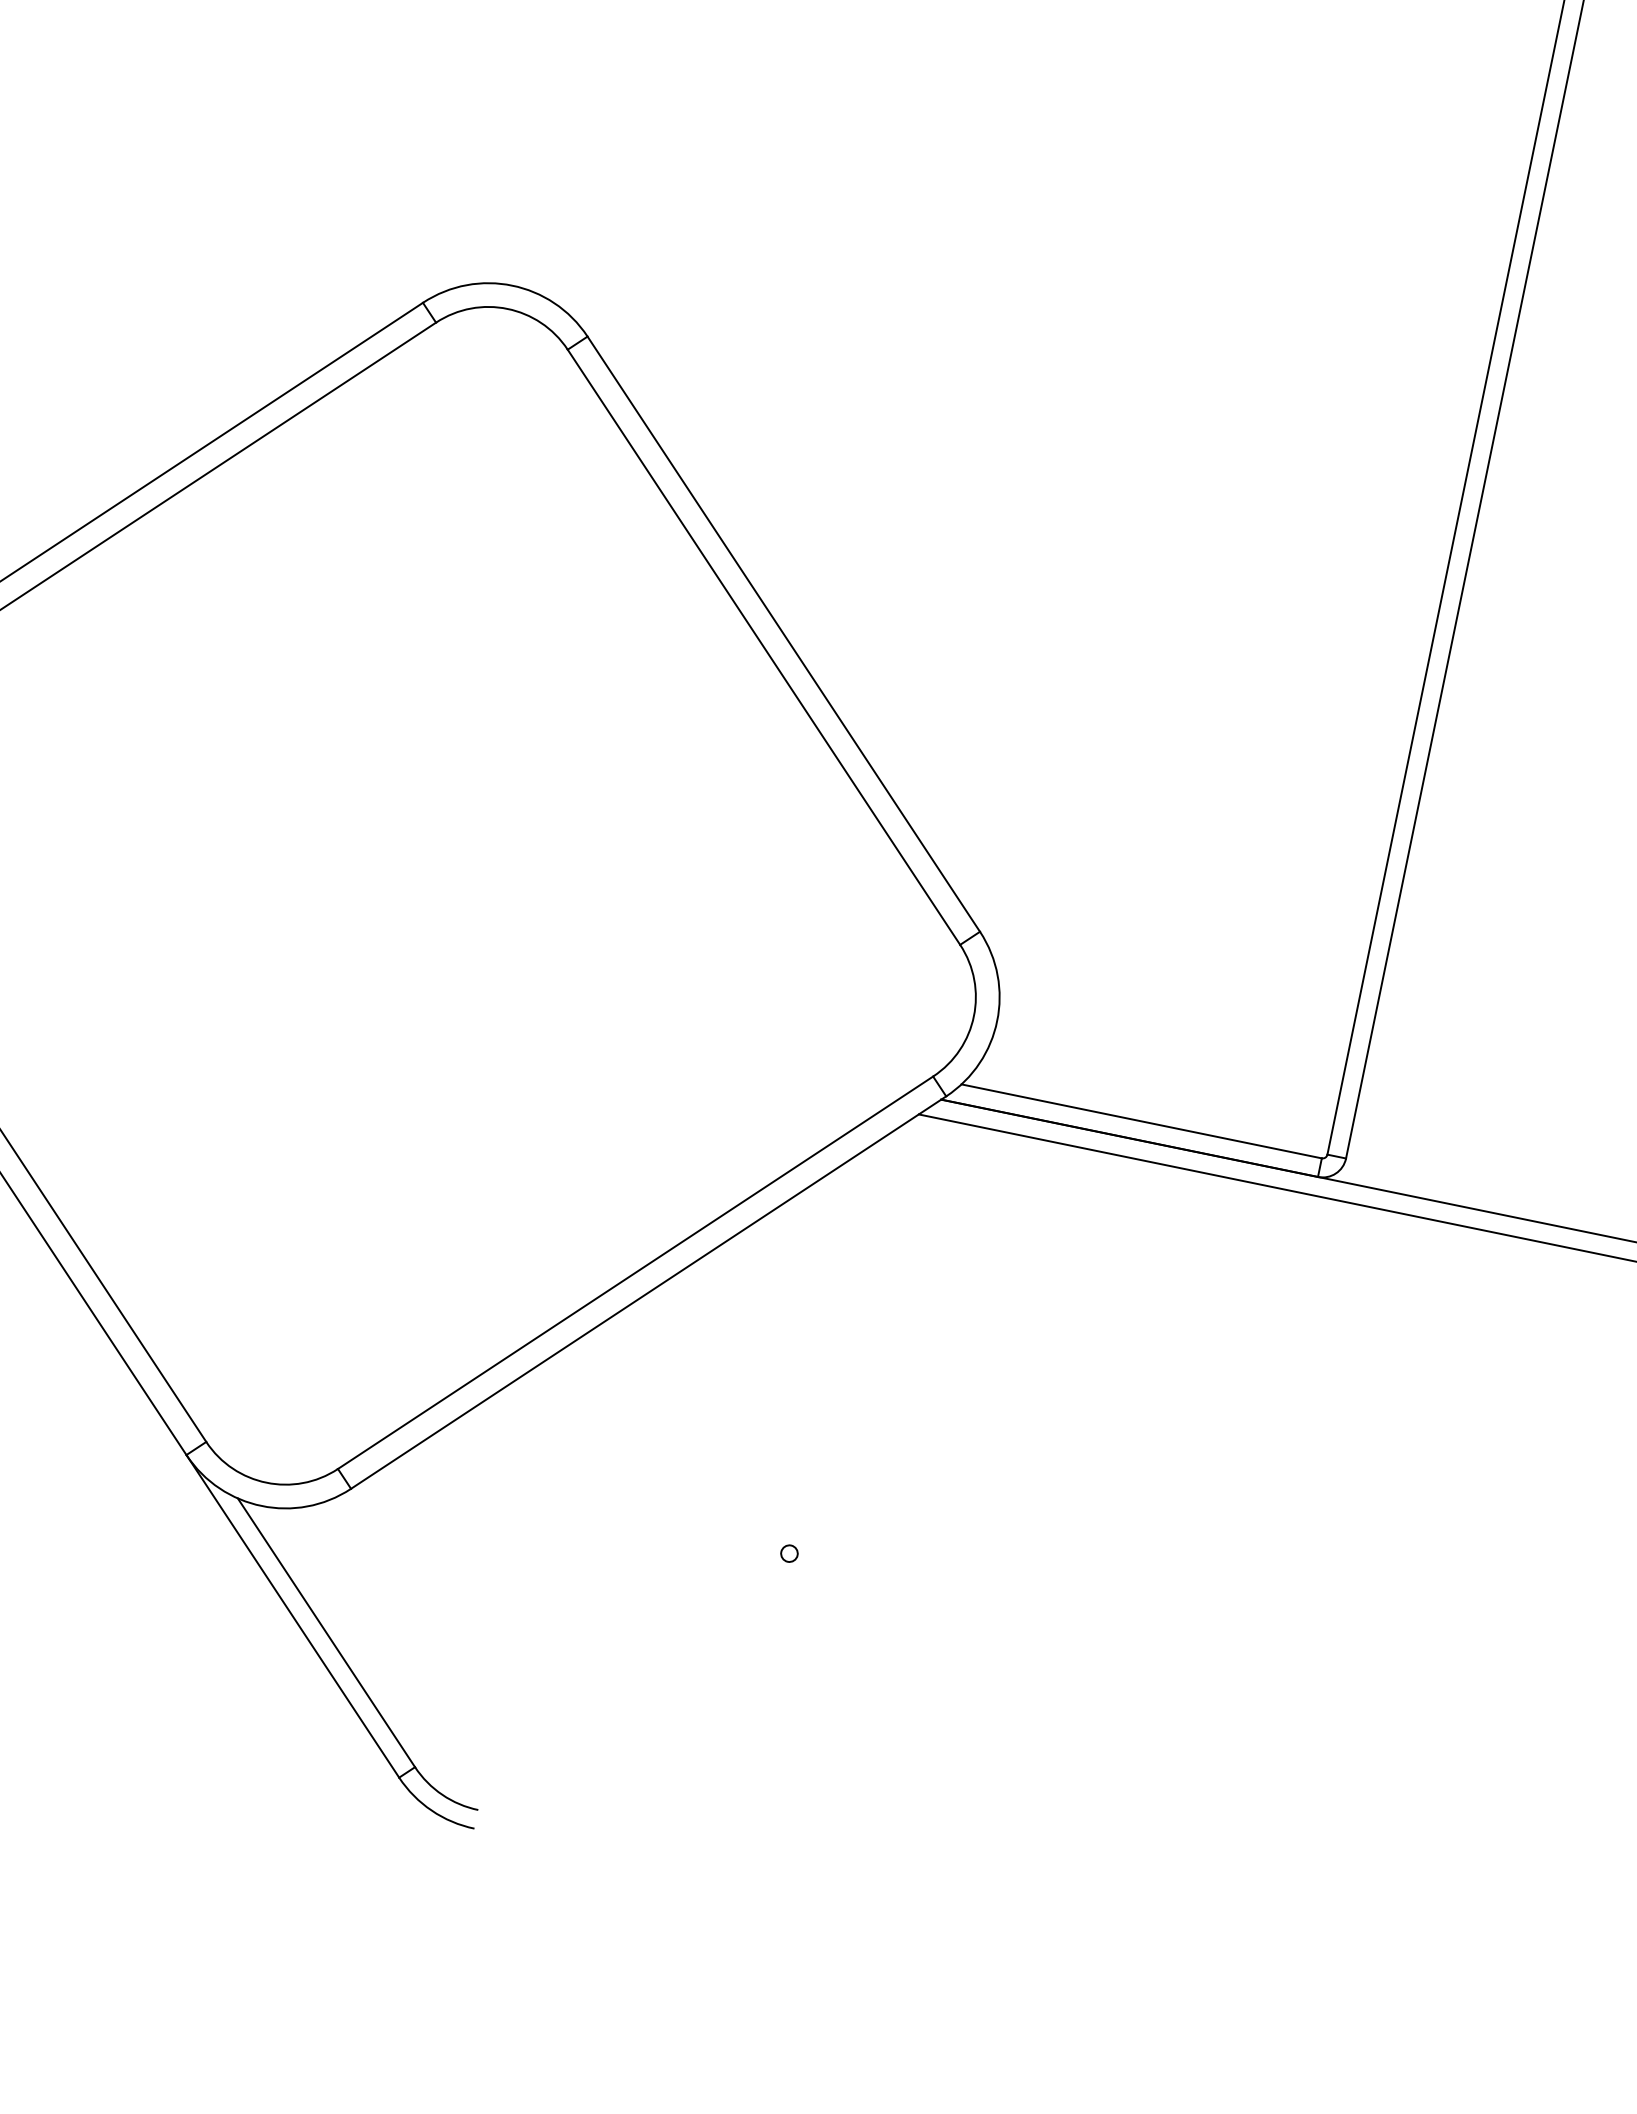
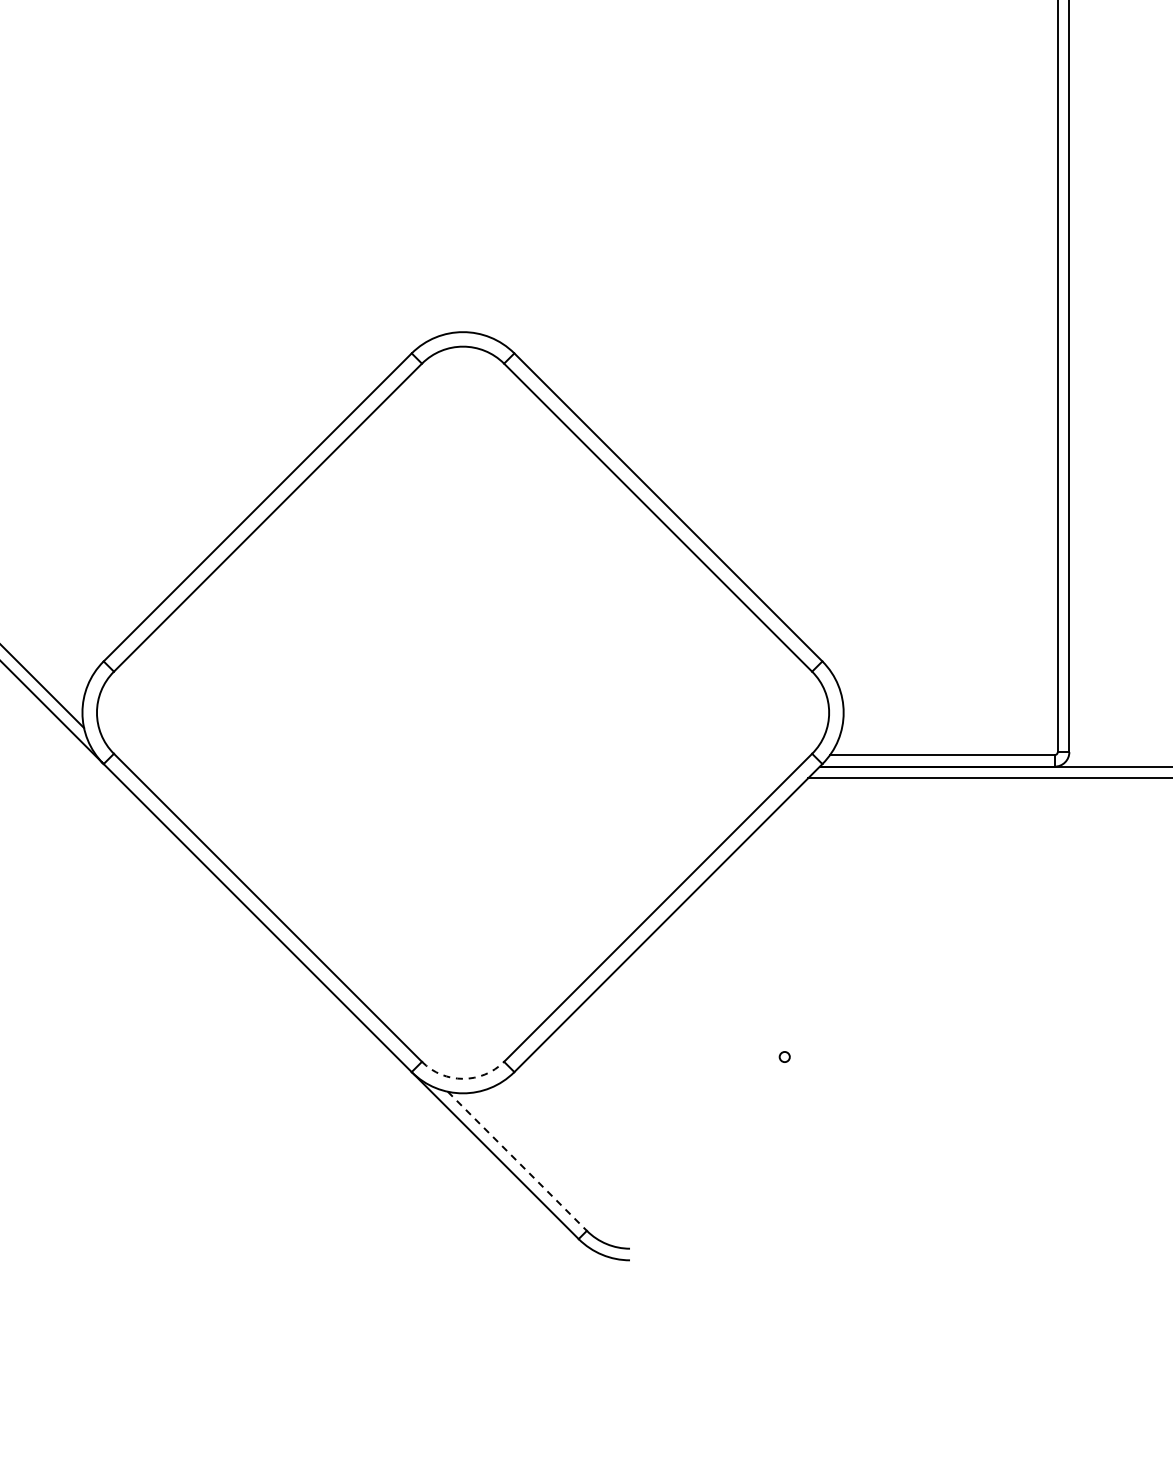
arc: (267, 1482) -> (463, 1078), solid -> dashed
line: (326, 1633) -> (517, 1161), solid -> dashed

